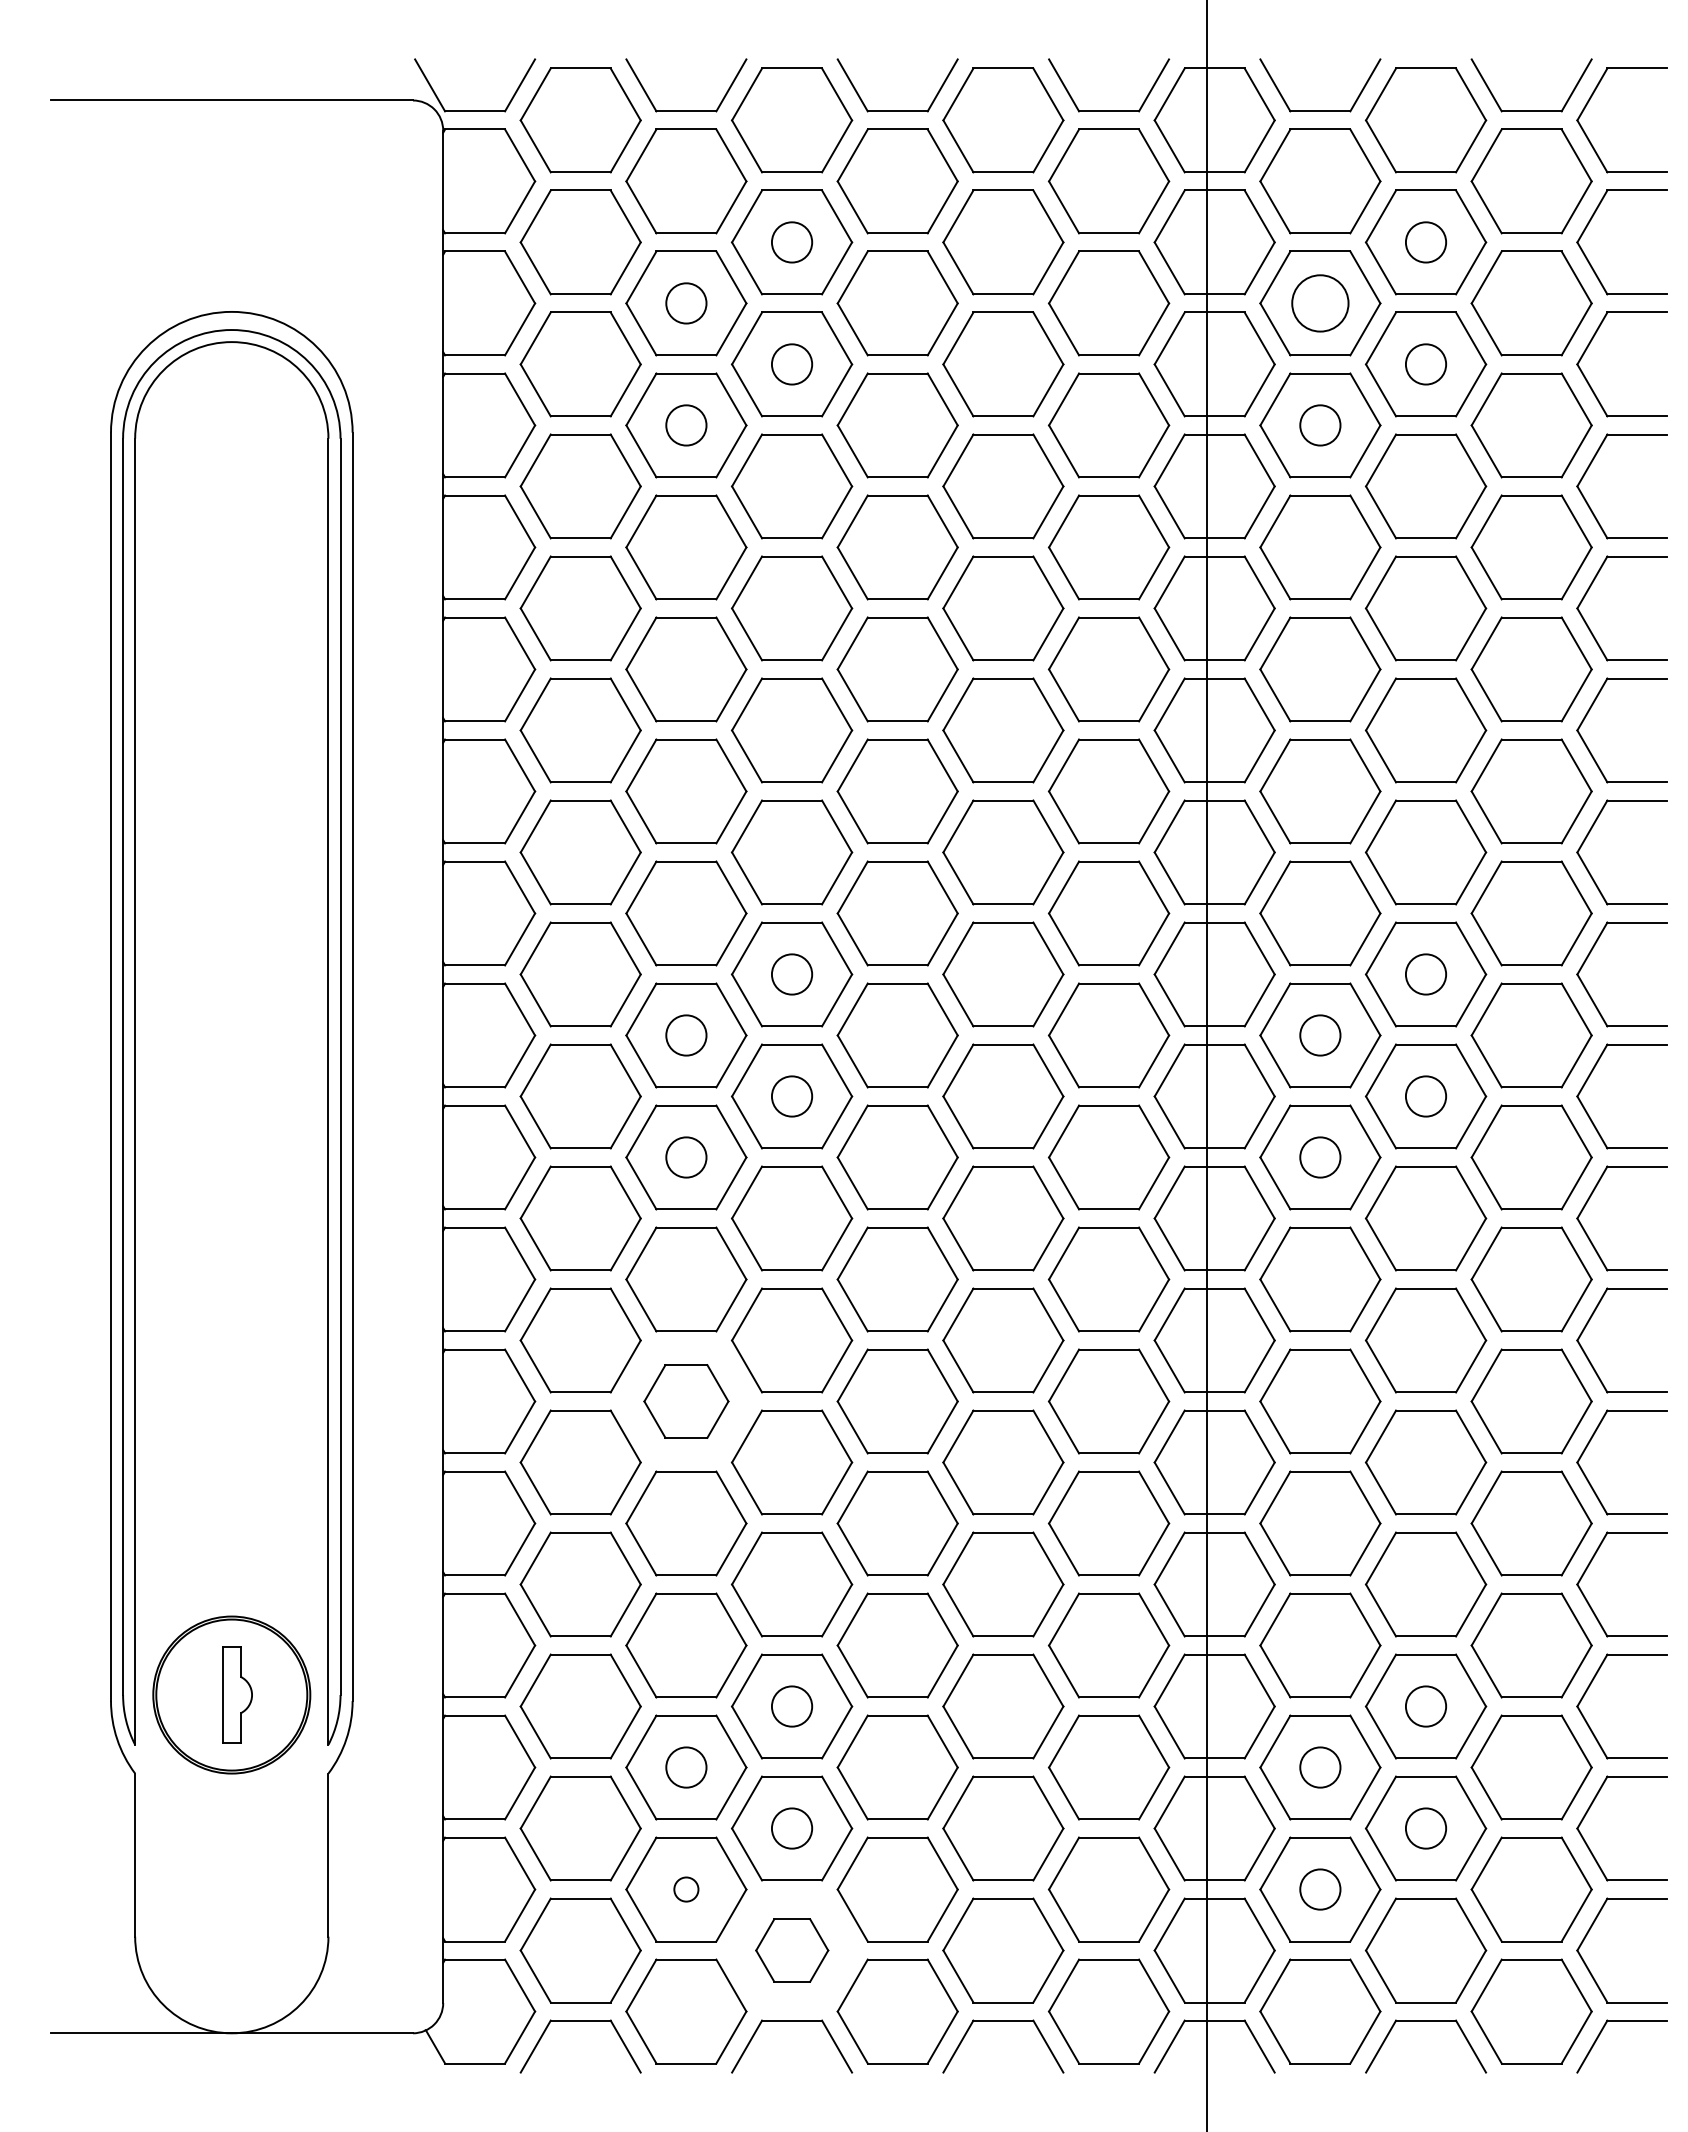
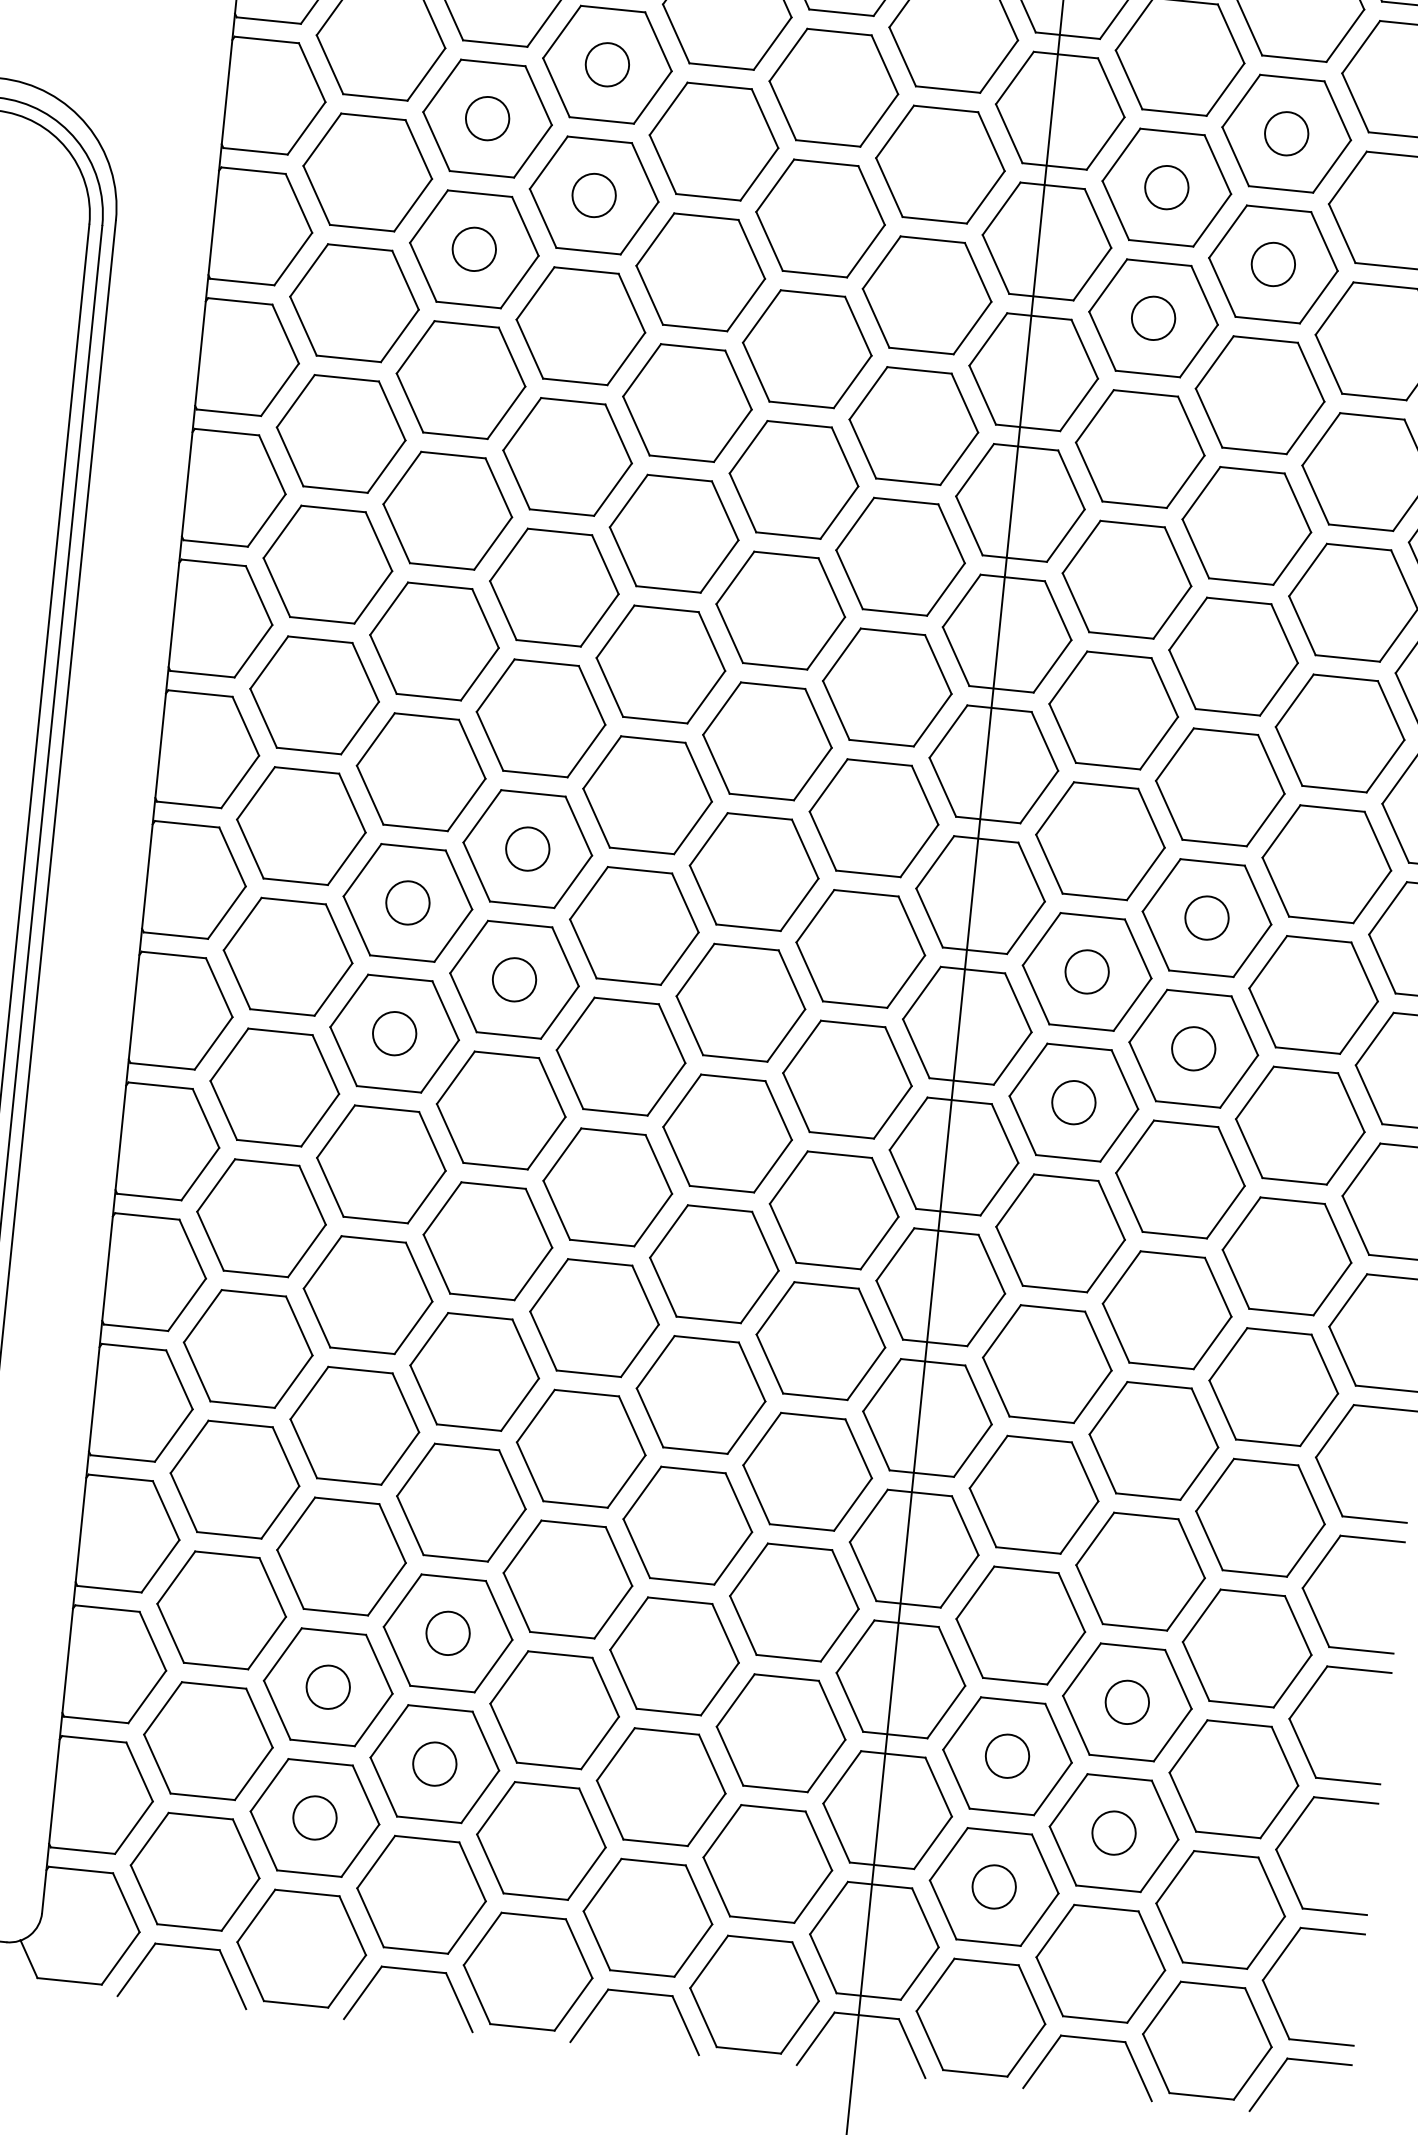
circle: (1320, 303) -> (1166, 187), size x0.71
part: (686, 1401) -> (368, 1295), size x1.43
circle: (686, 1889) -> (315, 1817), size x1.67
part: (792, 1950) -> (422, 1894), size x1.67

